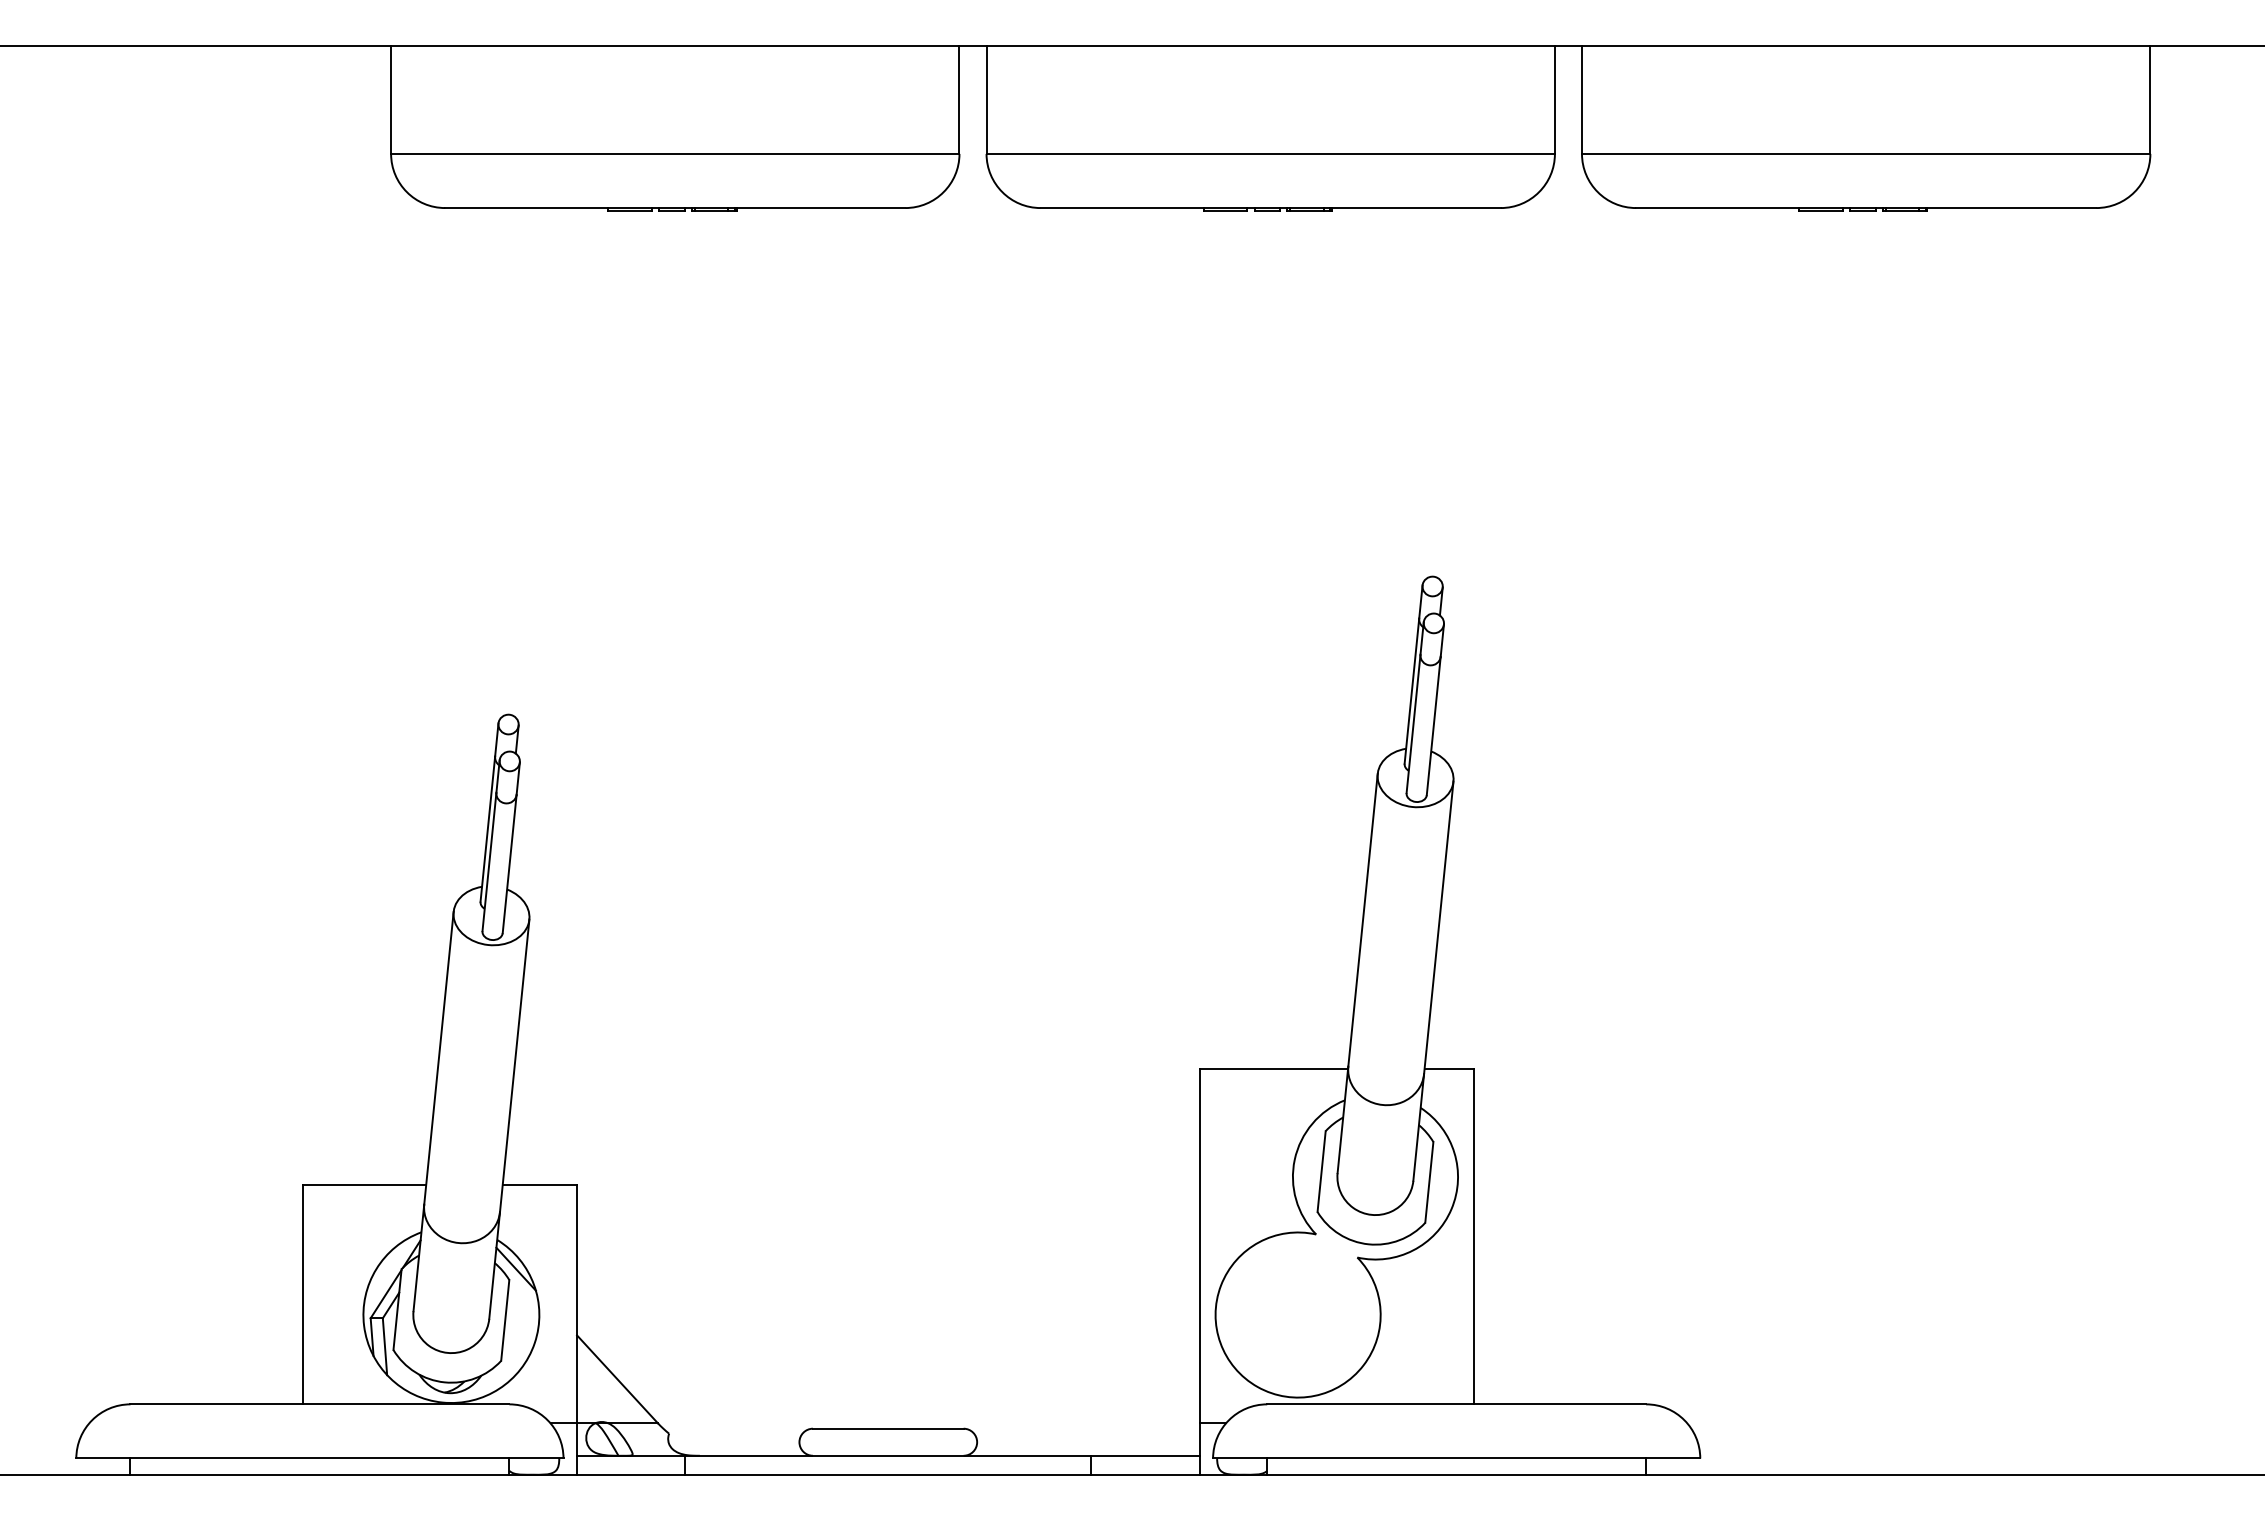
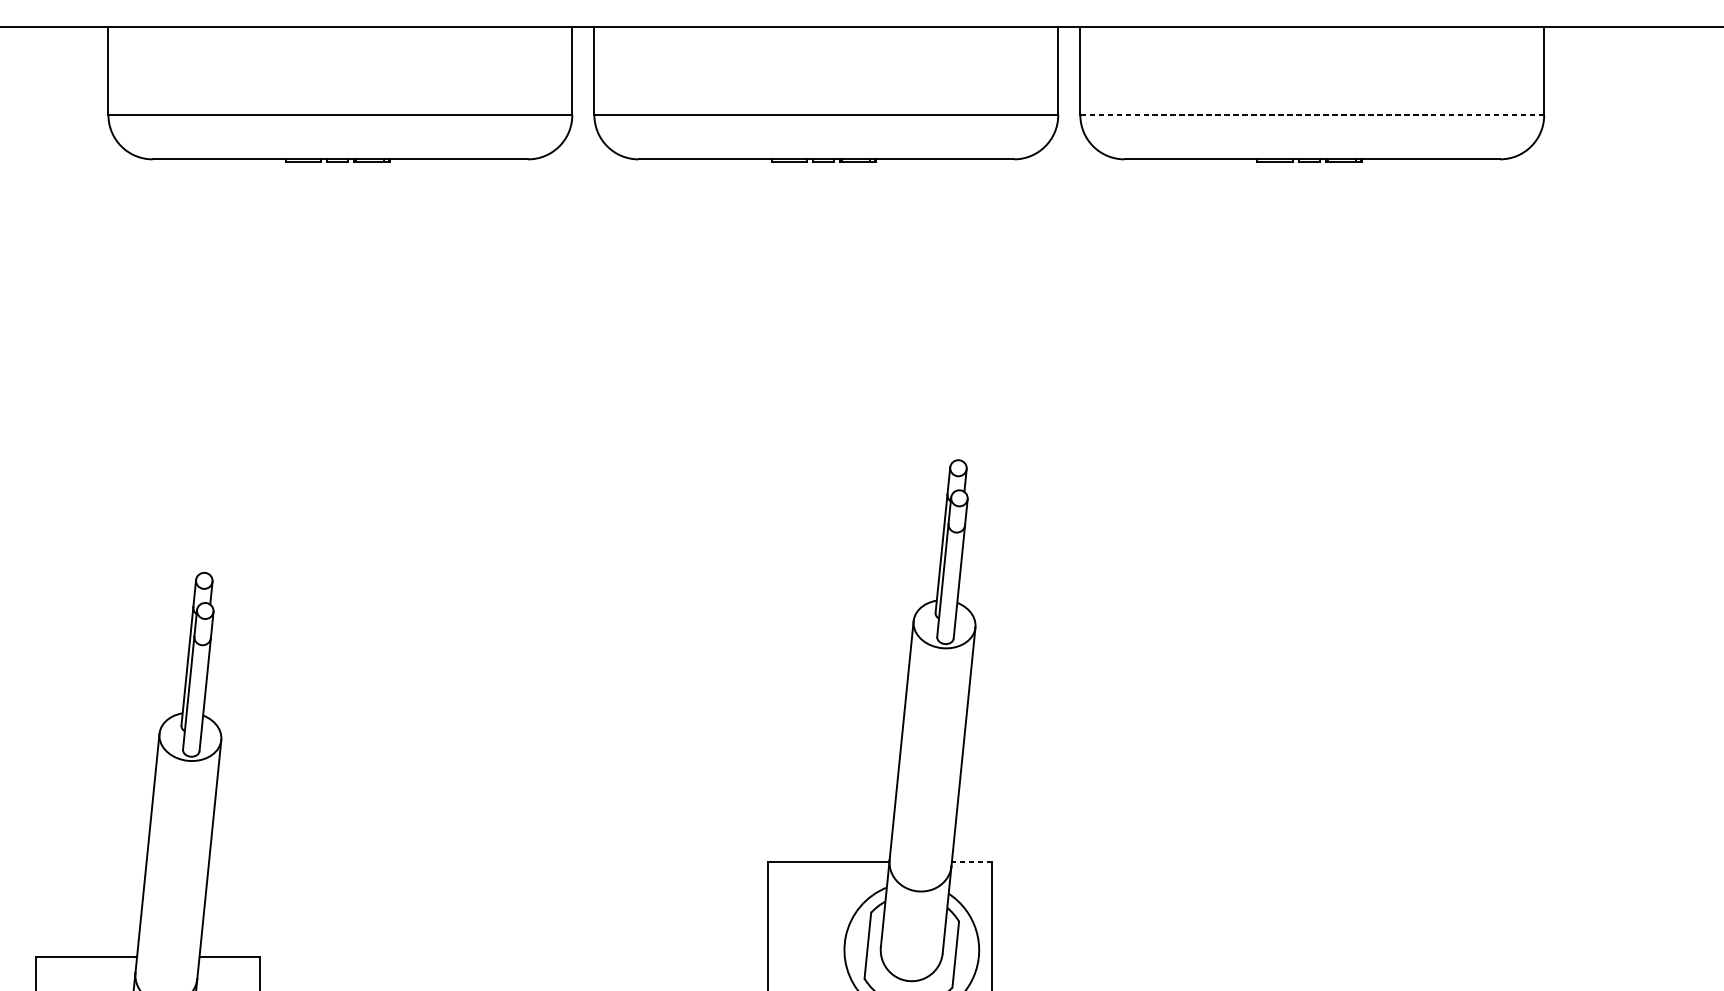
line: (1865, 153) -> (1311, 114), solid -> dashed
line: (1449, 1068) -> (972, 861), solid -> dashed

